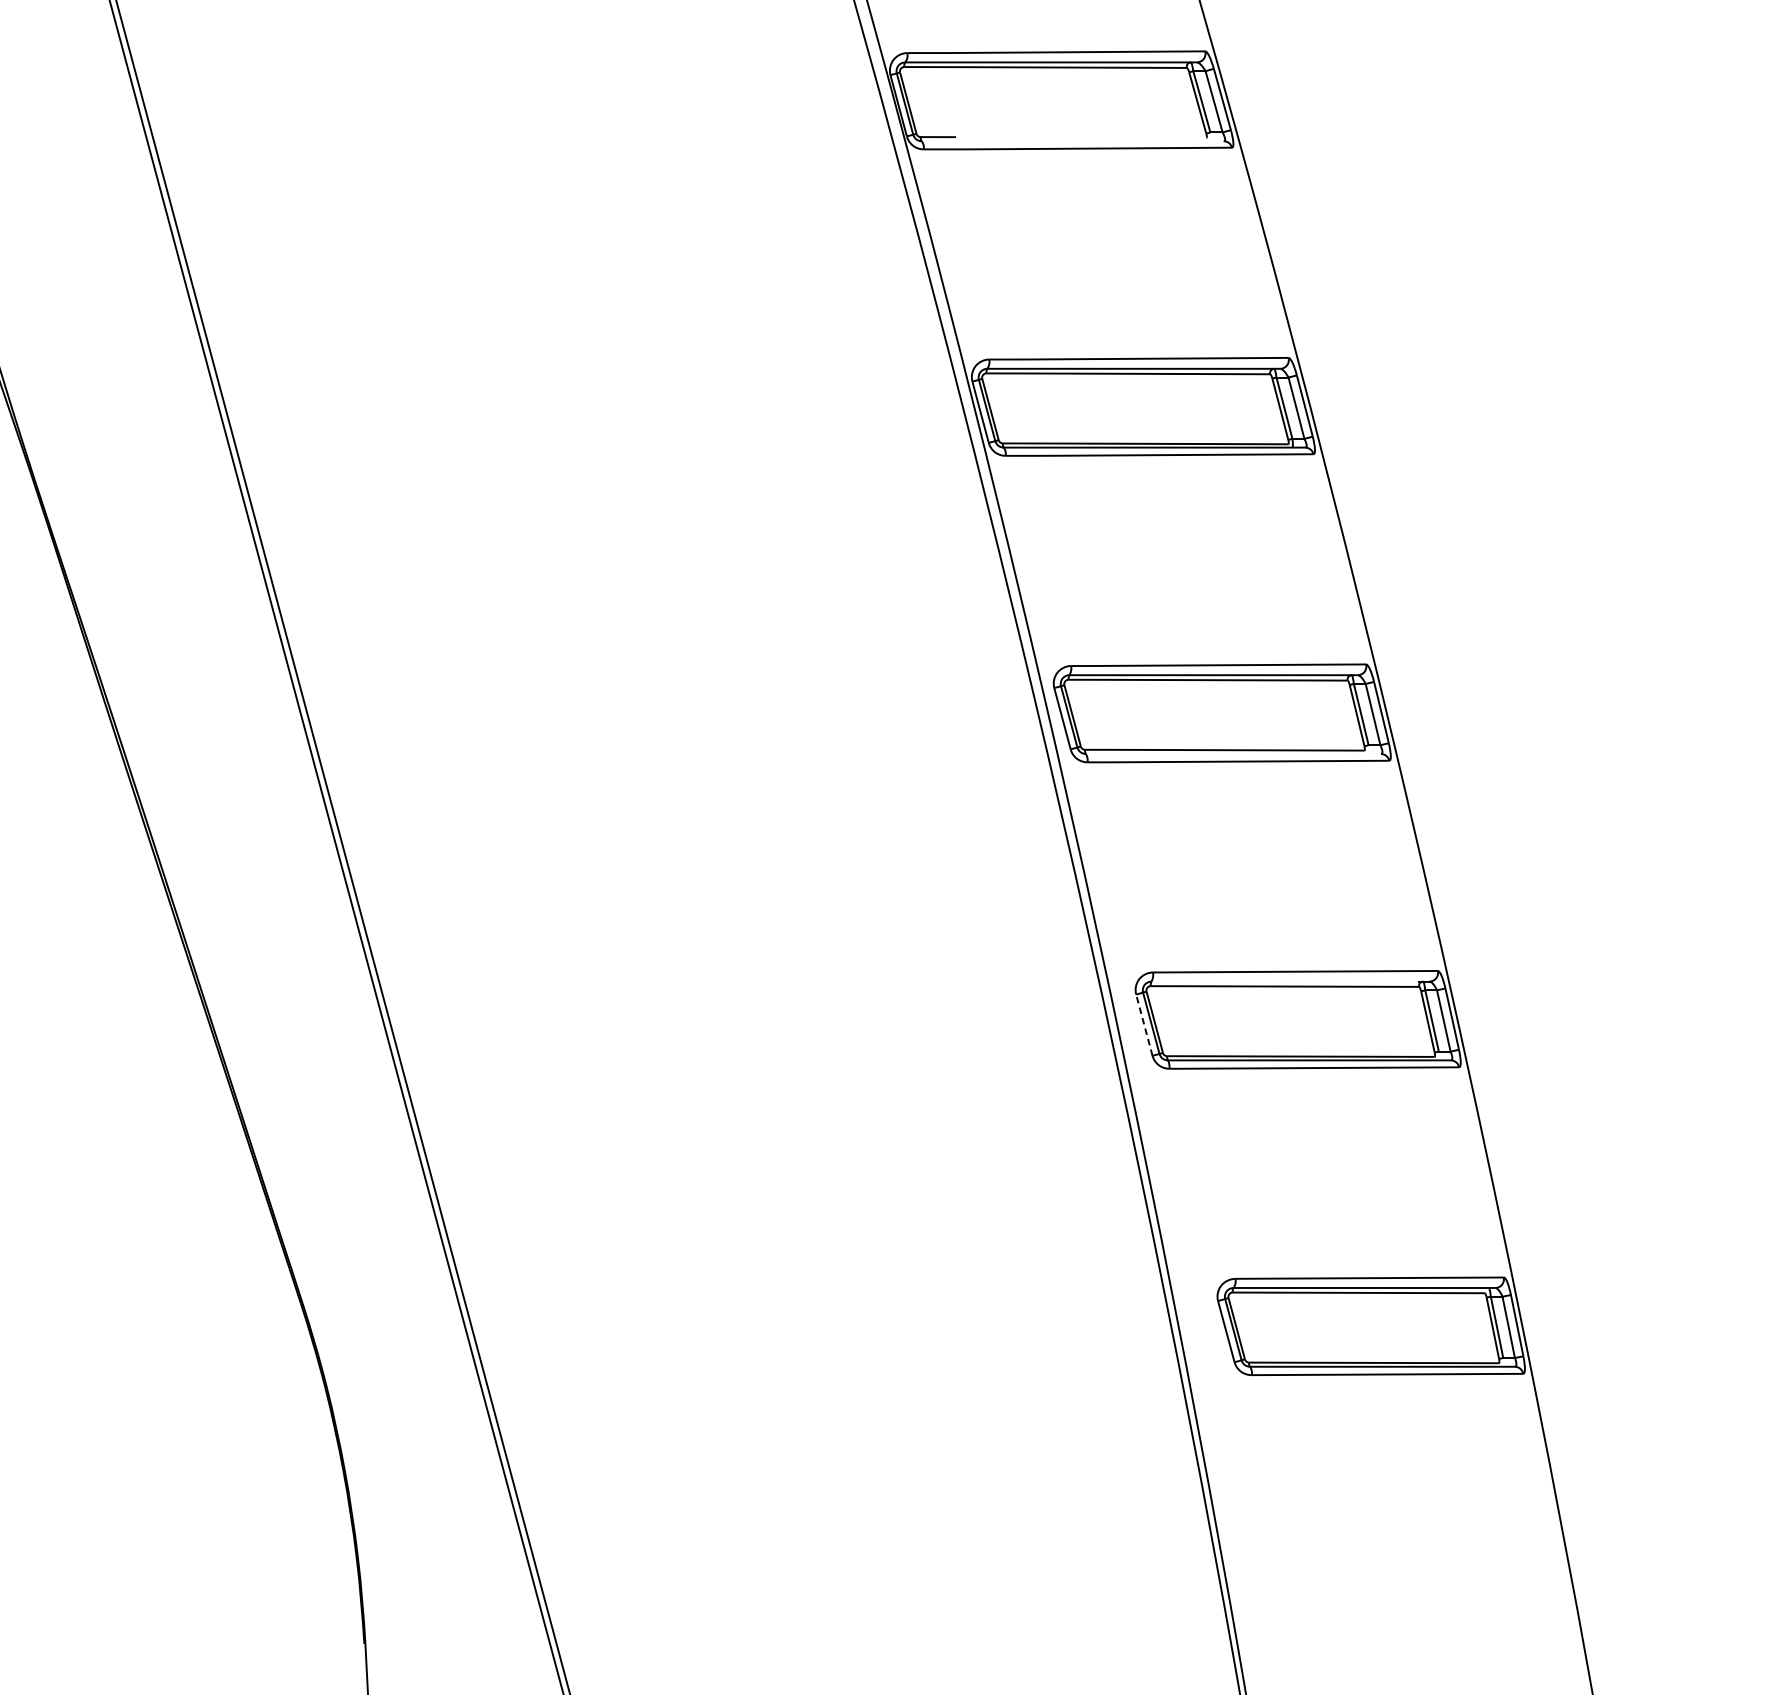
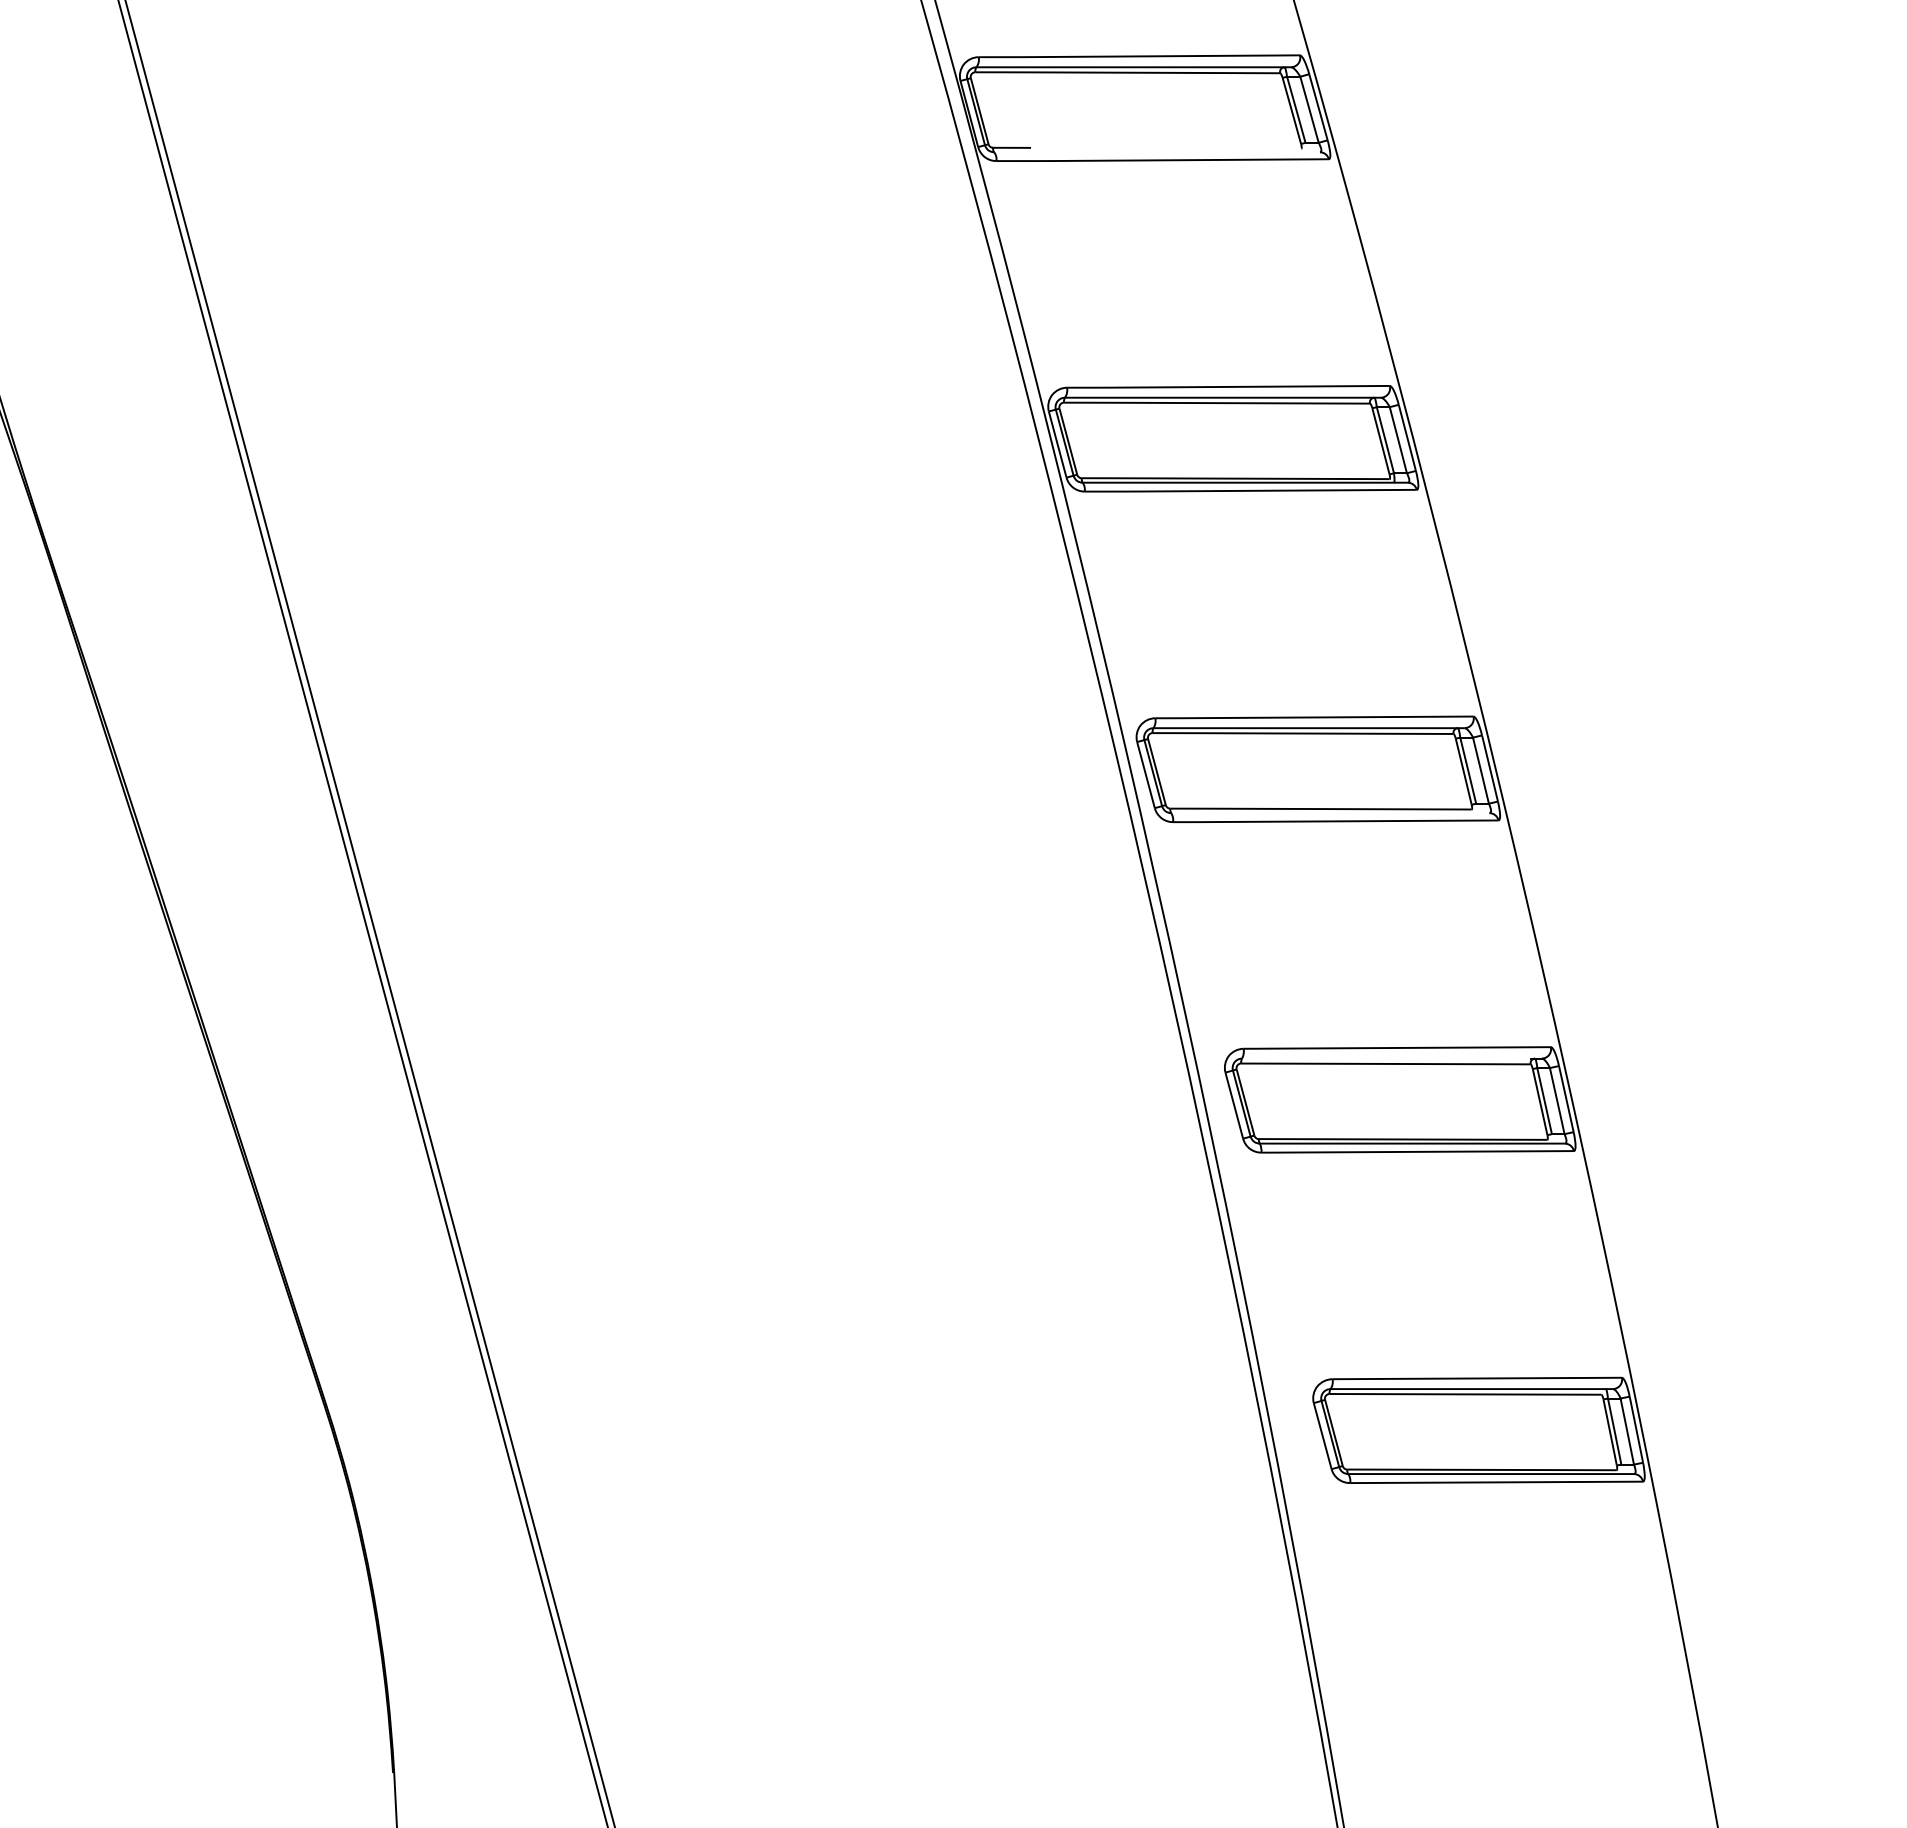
line: (1144, 1025) -> (1234, 1106), dashed -> solid

